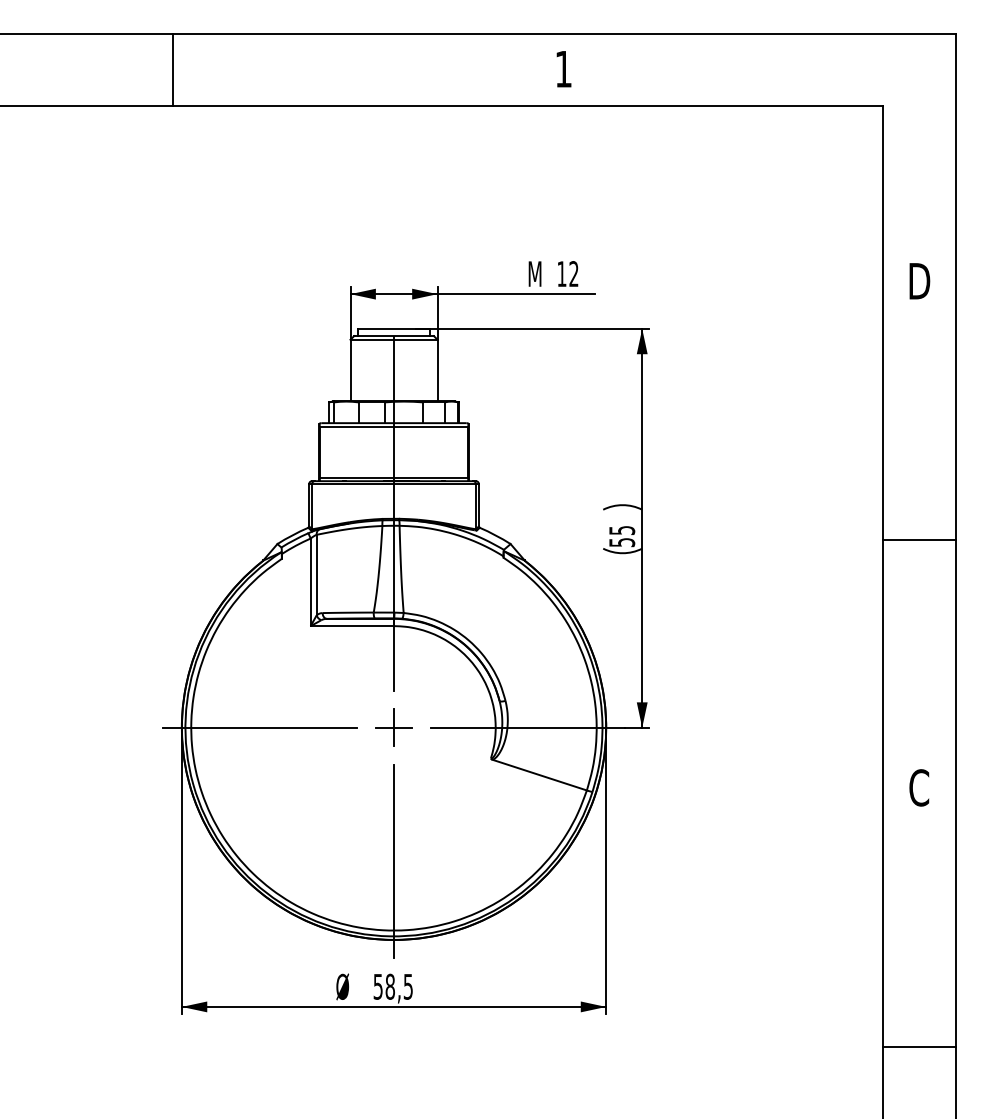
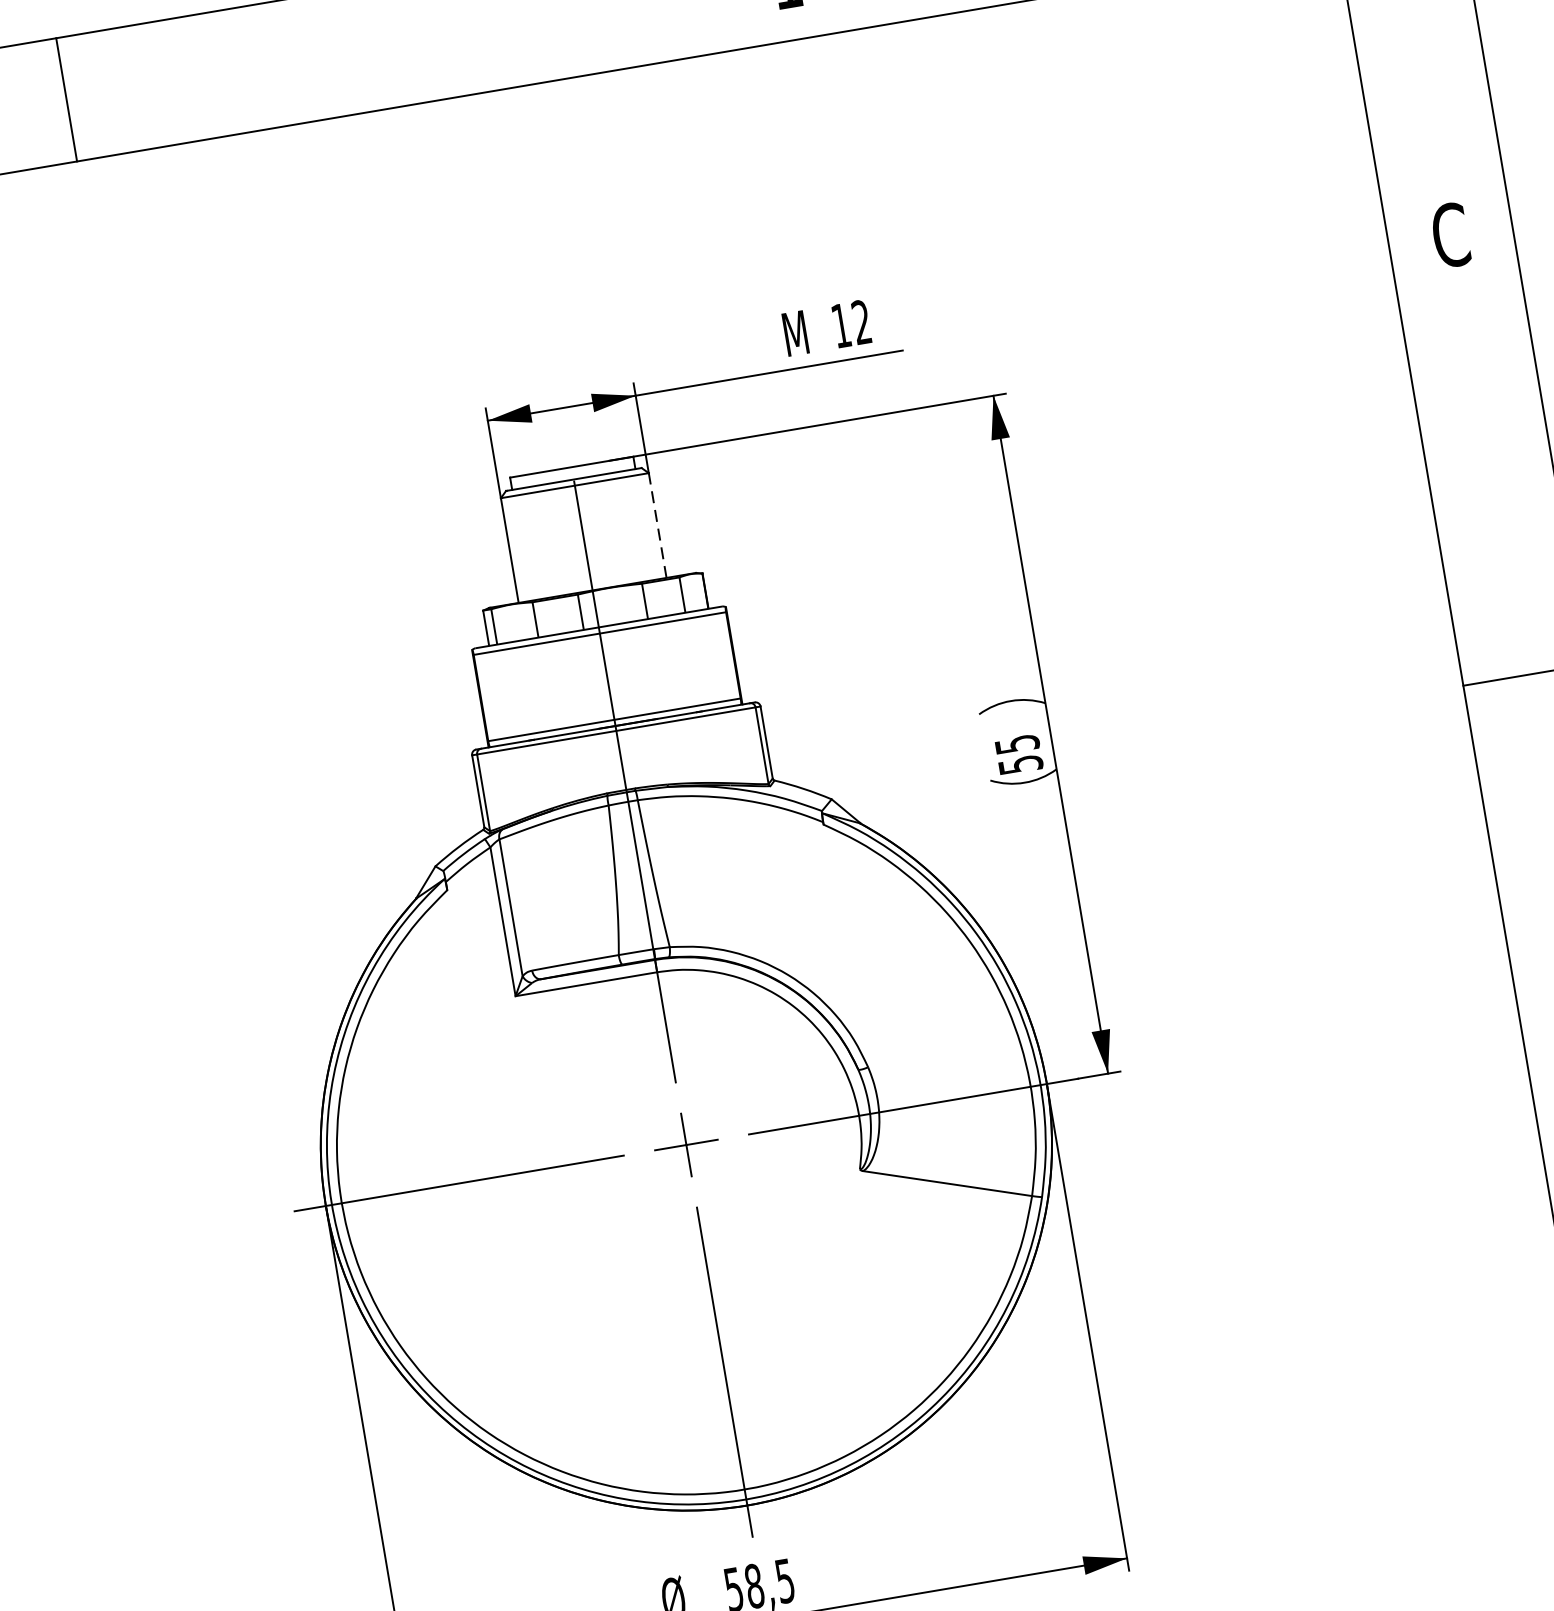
line: (172, 69) -> (66, 99), moved
text: (919, 280) -> (1450, 233), D -> C
line: (437, 370) -> (657, 525), solid -> dashed

